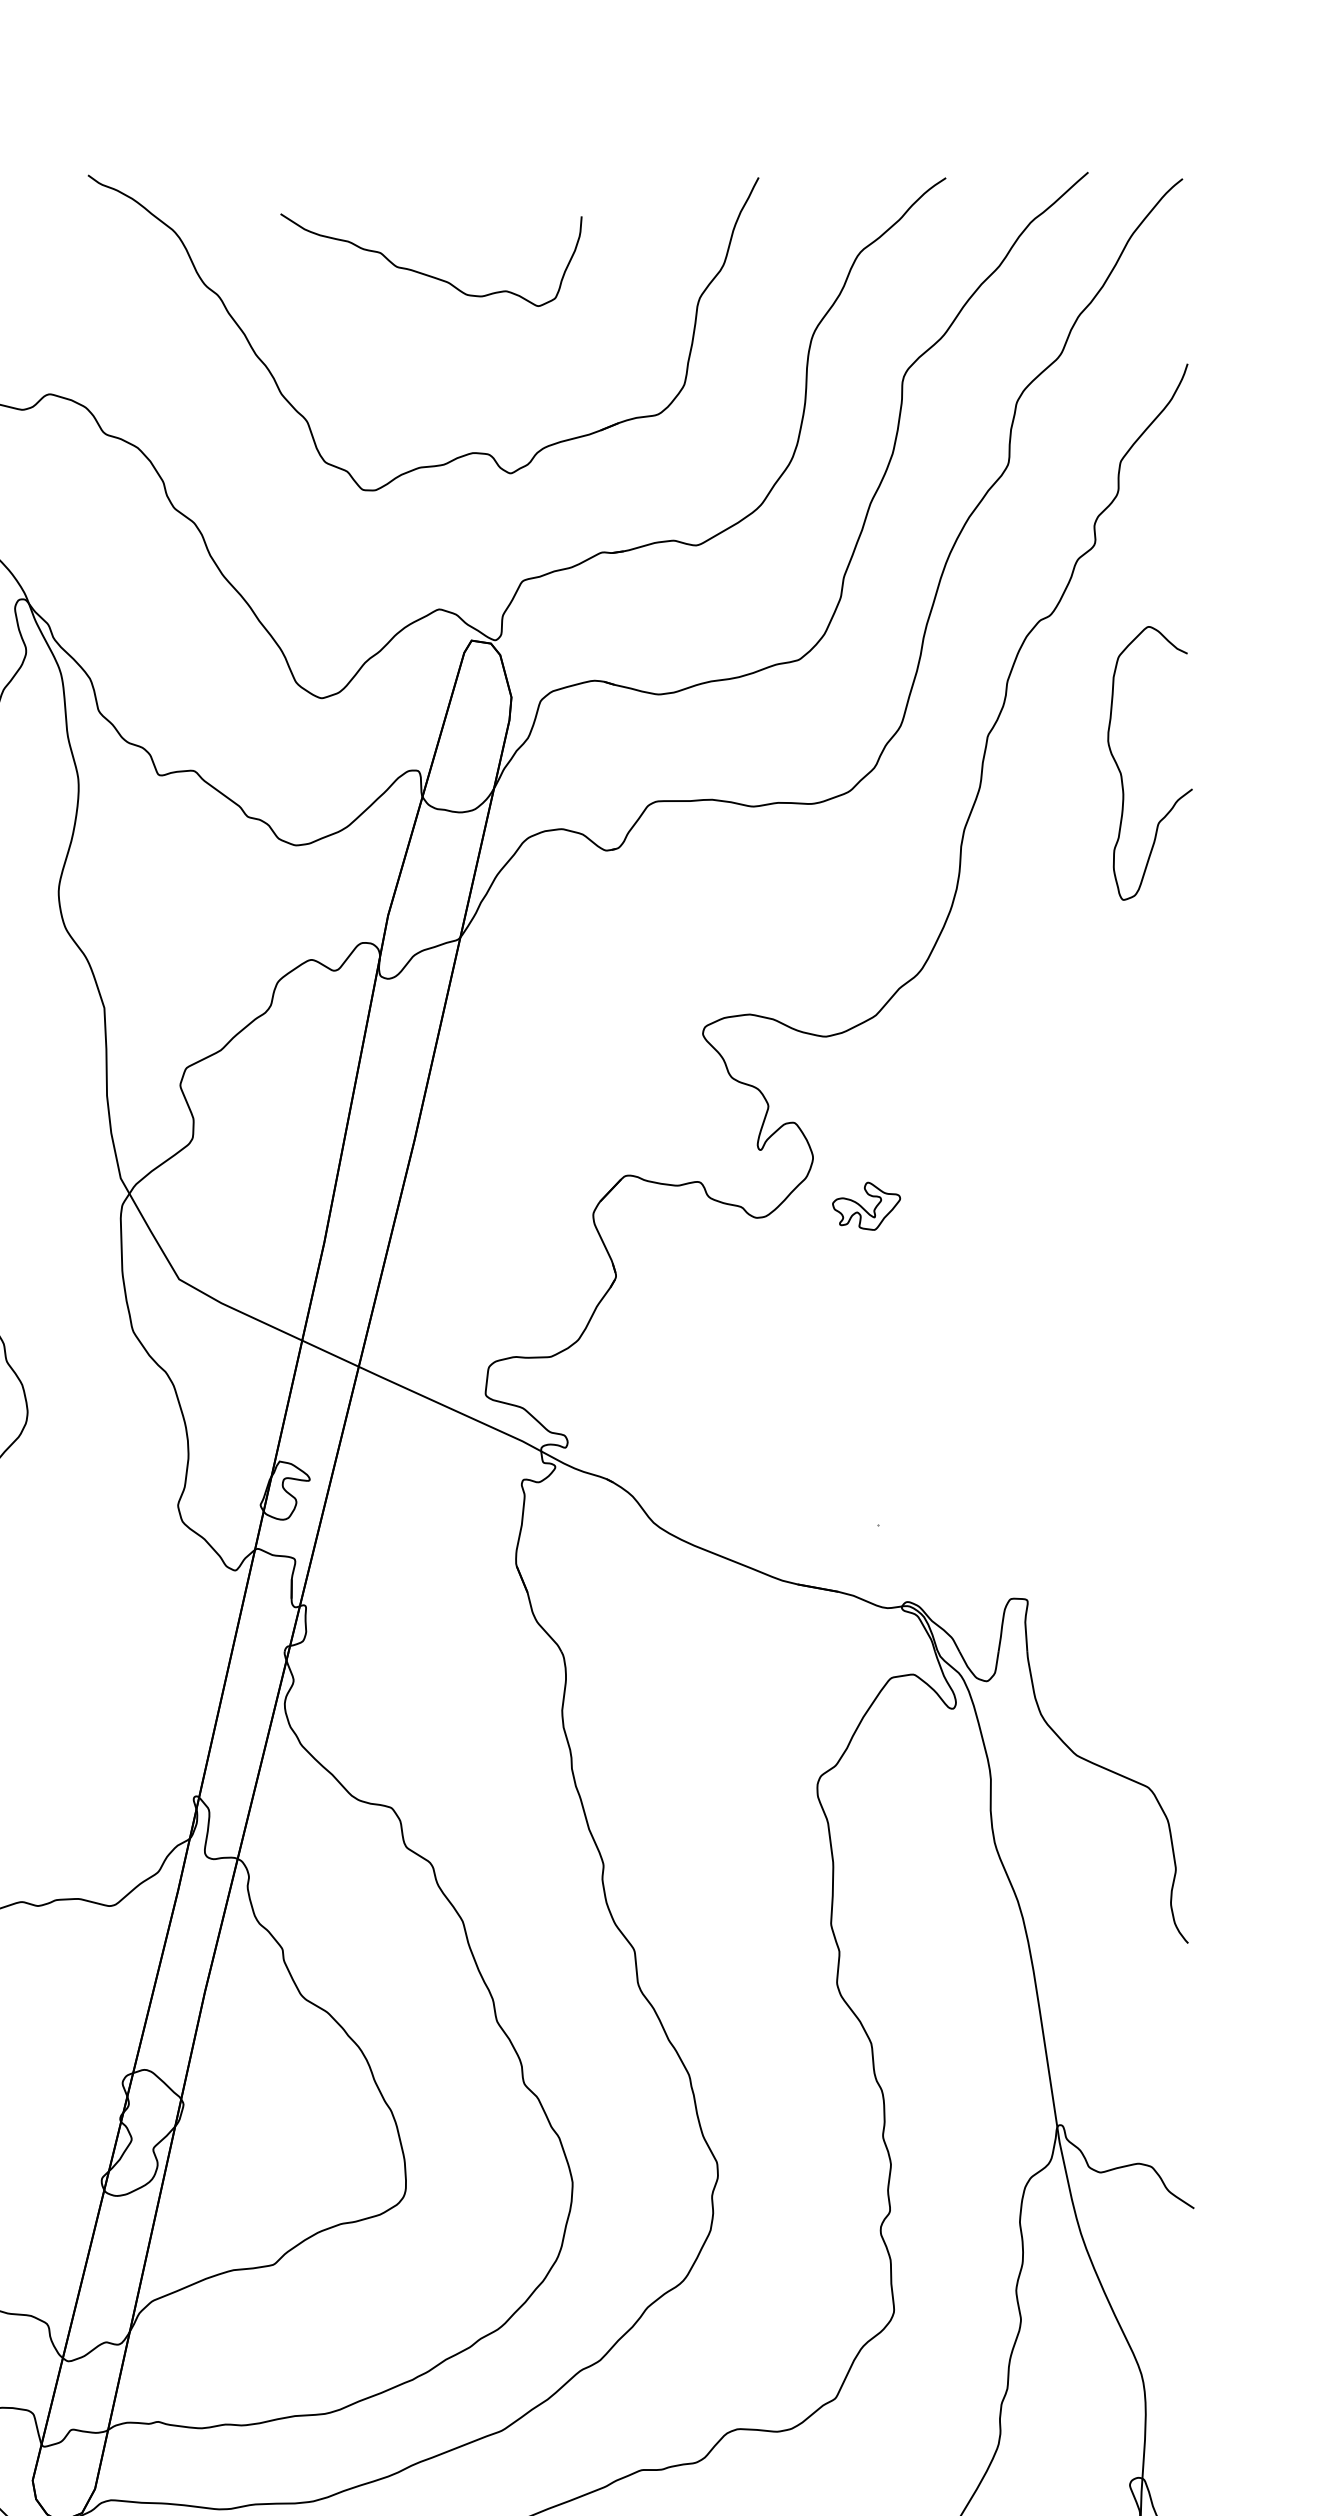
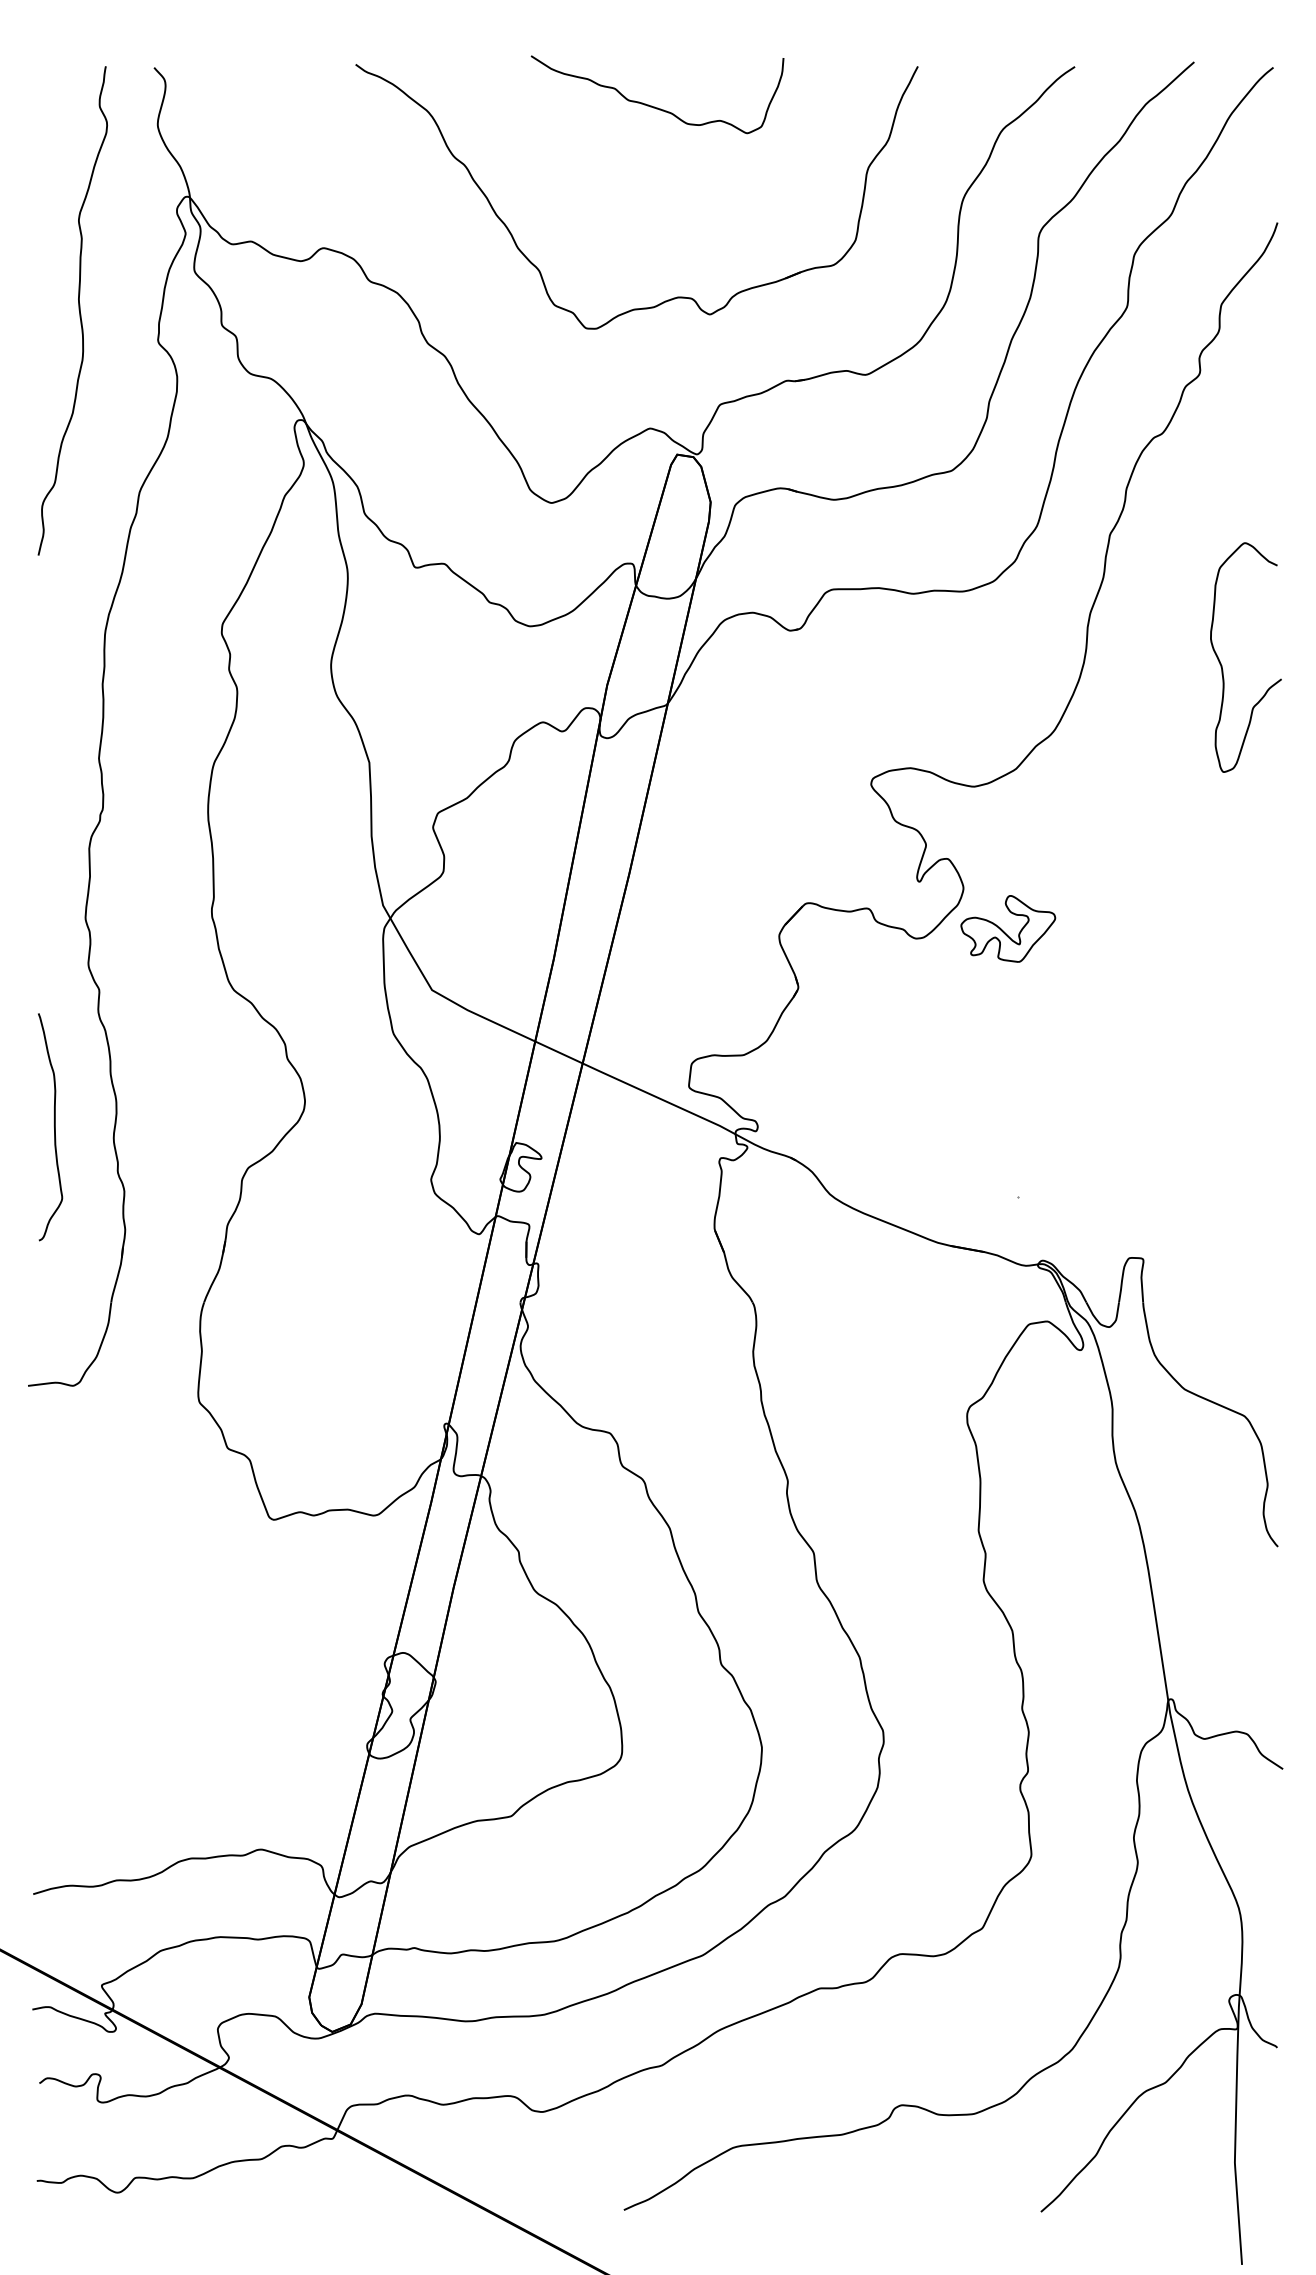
curve: (427, 274) -> (654, 106), moved
curve: (1121, 772) -> (1222, 665), moved
part: (866, 1205) -> (1008, 928), size x1.67

